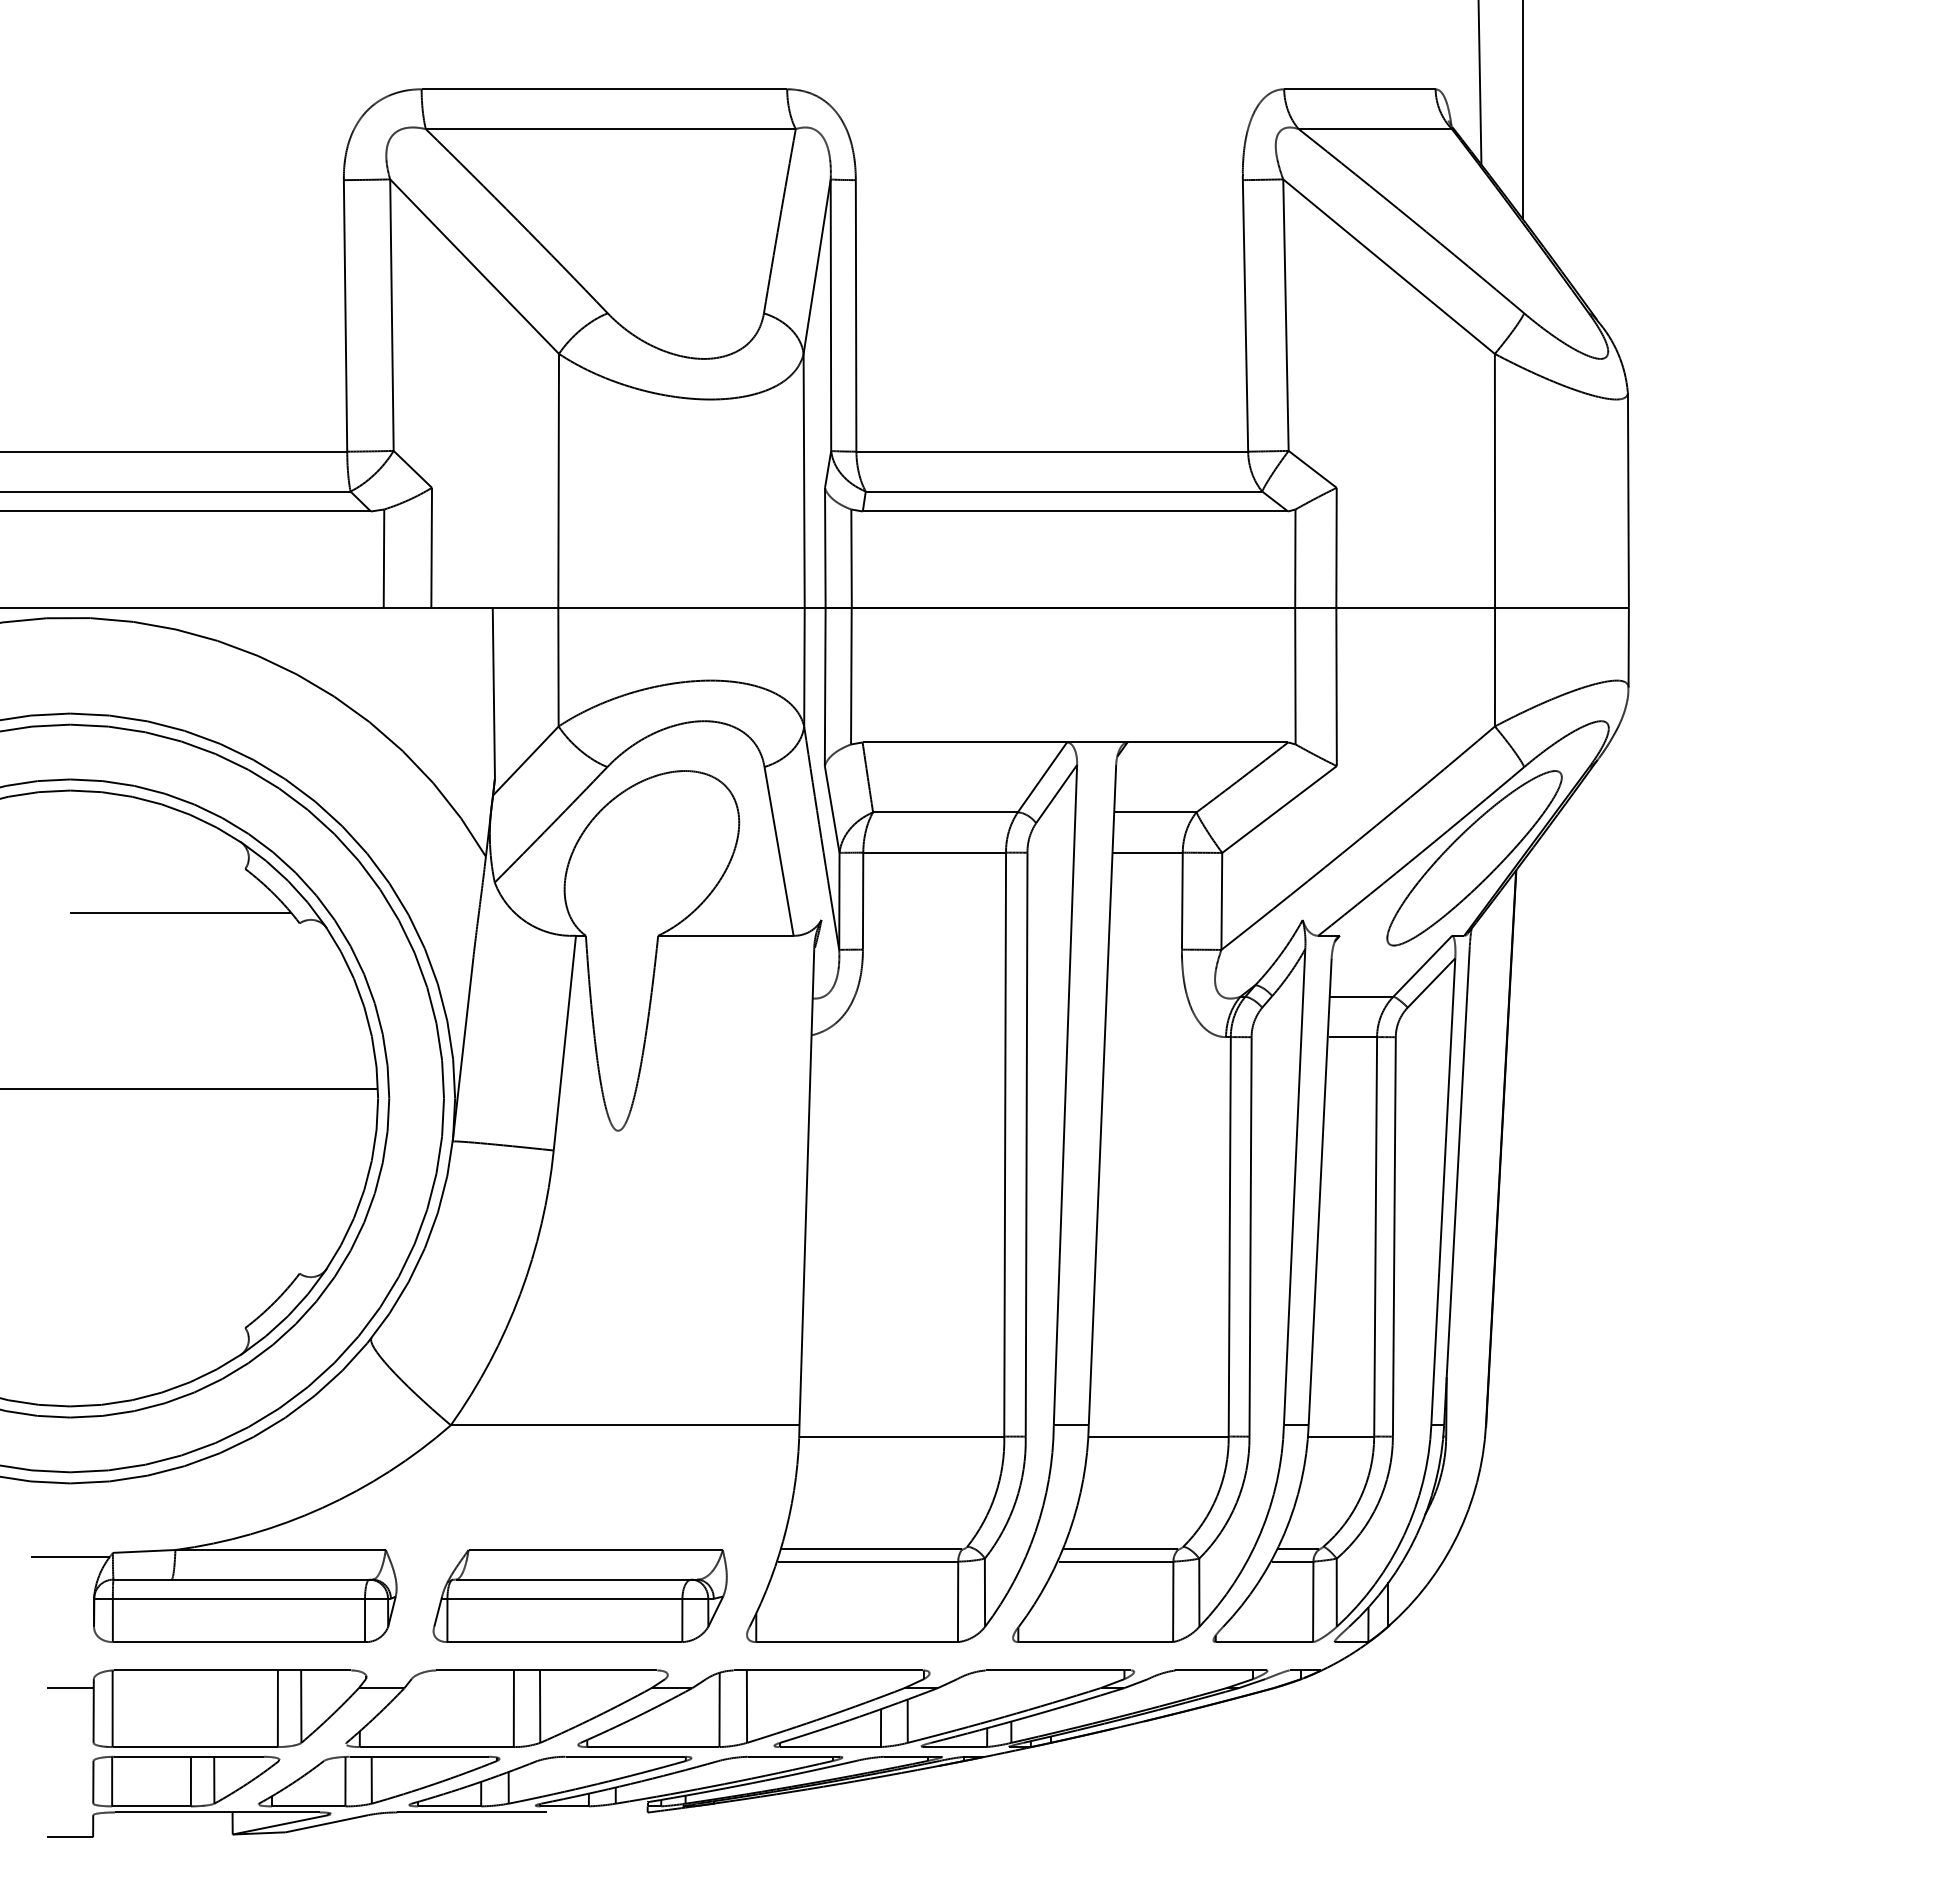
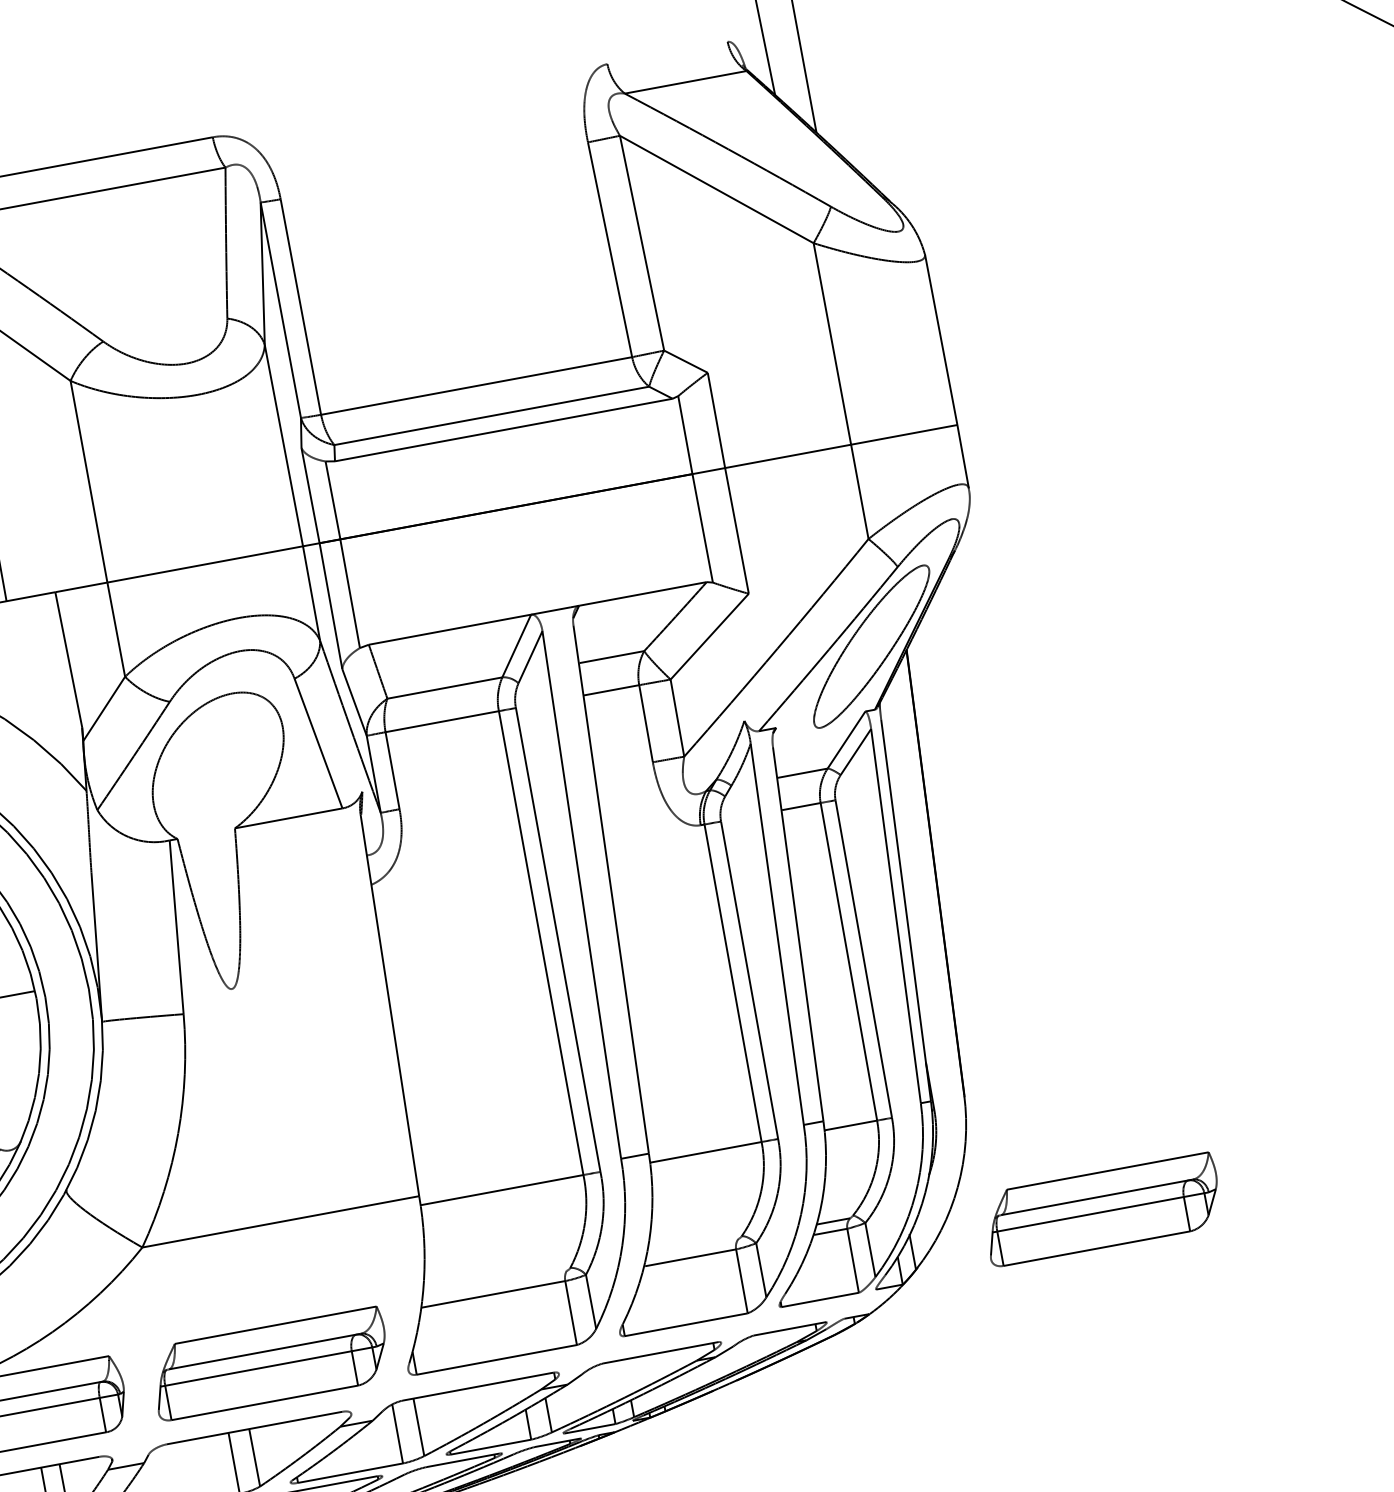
line: (1359, 89) -> (667, 53), removed
line: (871, 1549) -> (494, 1284), removed
line: (1120, 1549) -> (692, 1247), removed
part: (1627, 1595) -> (1101, 1209), added

